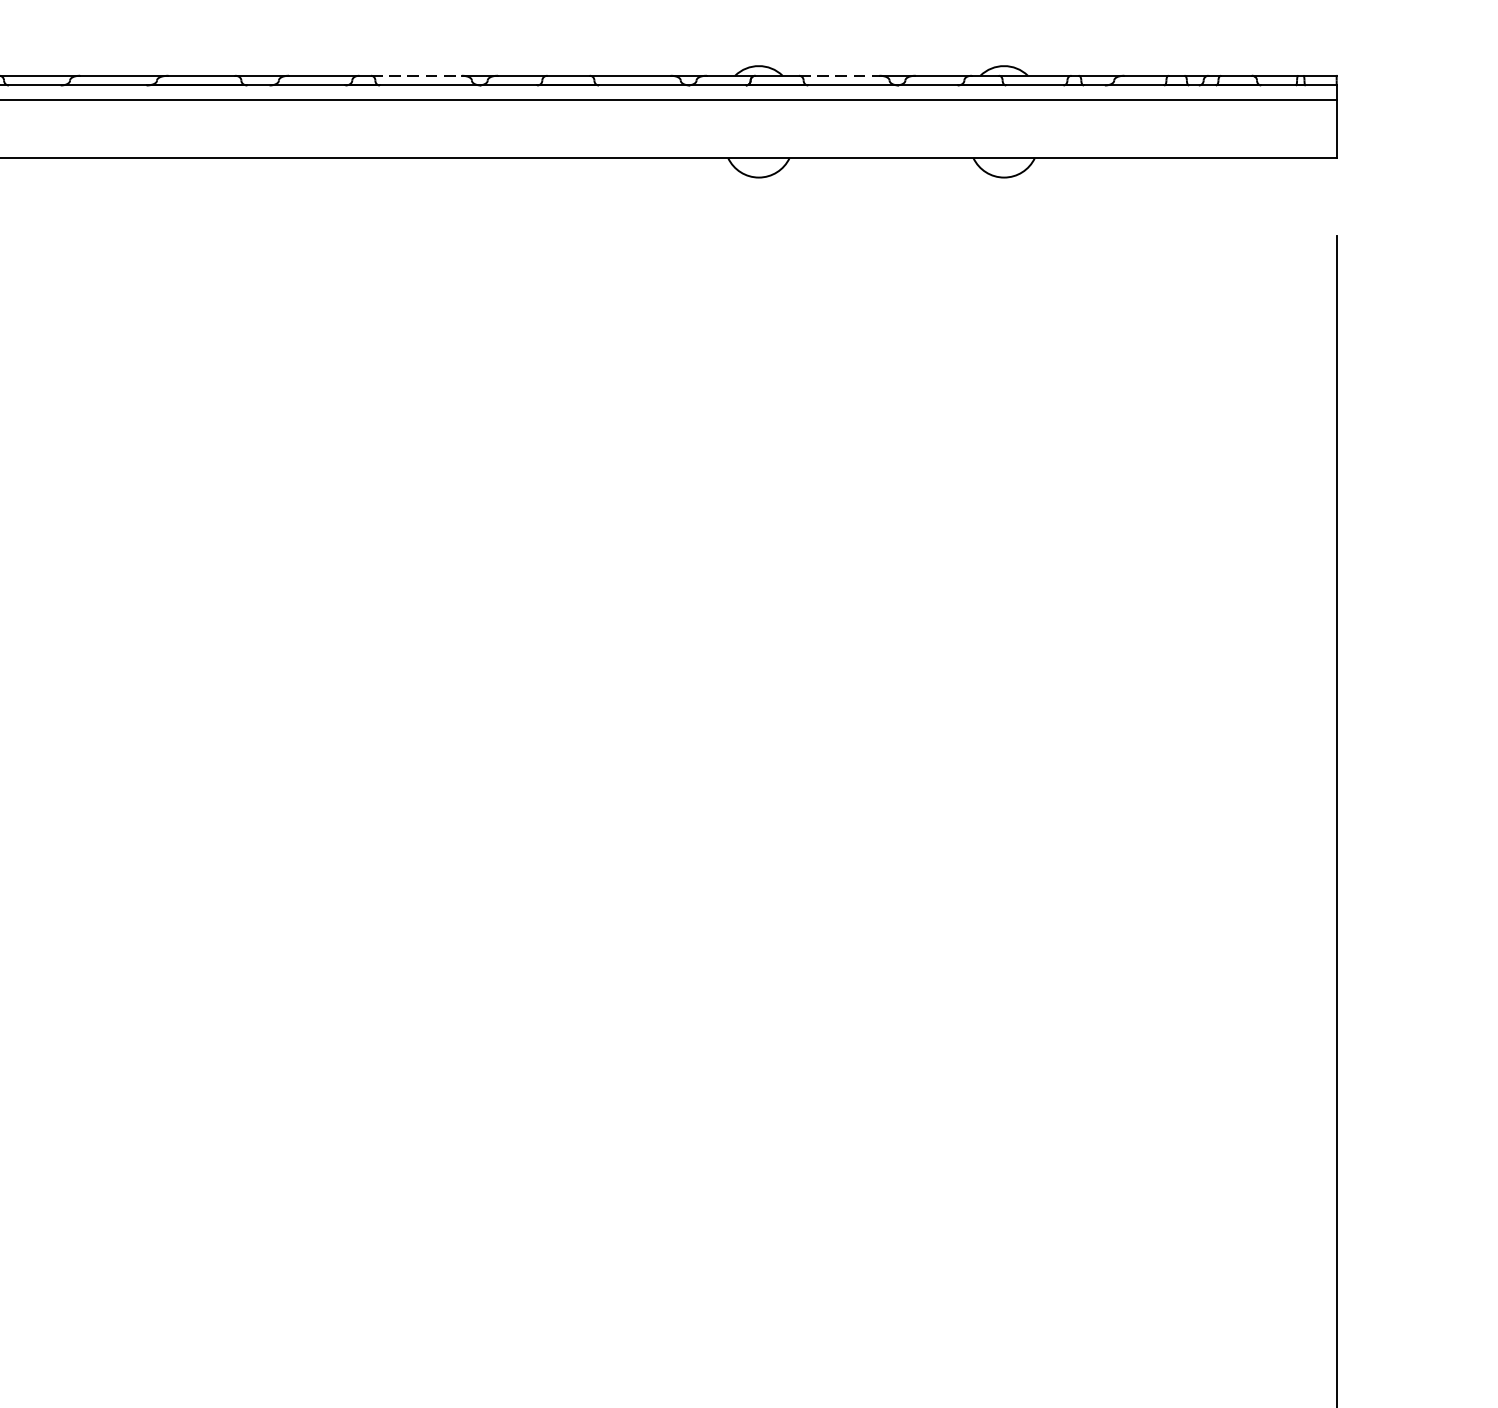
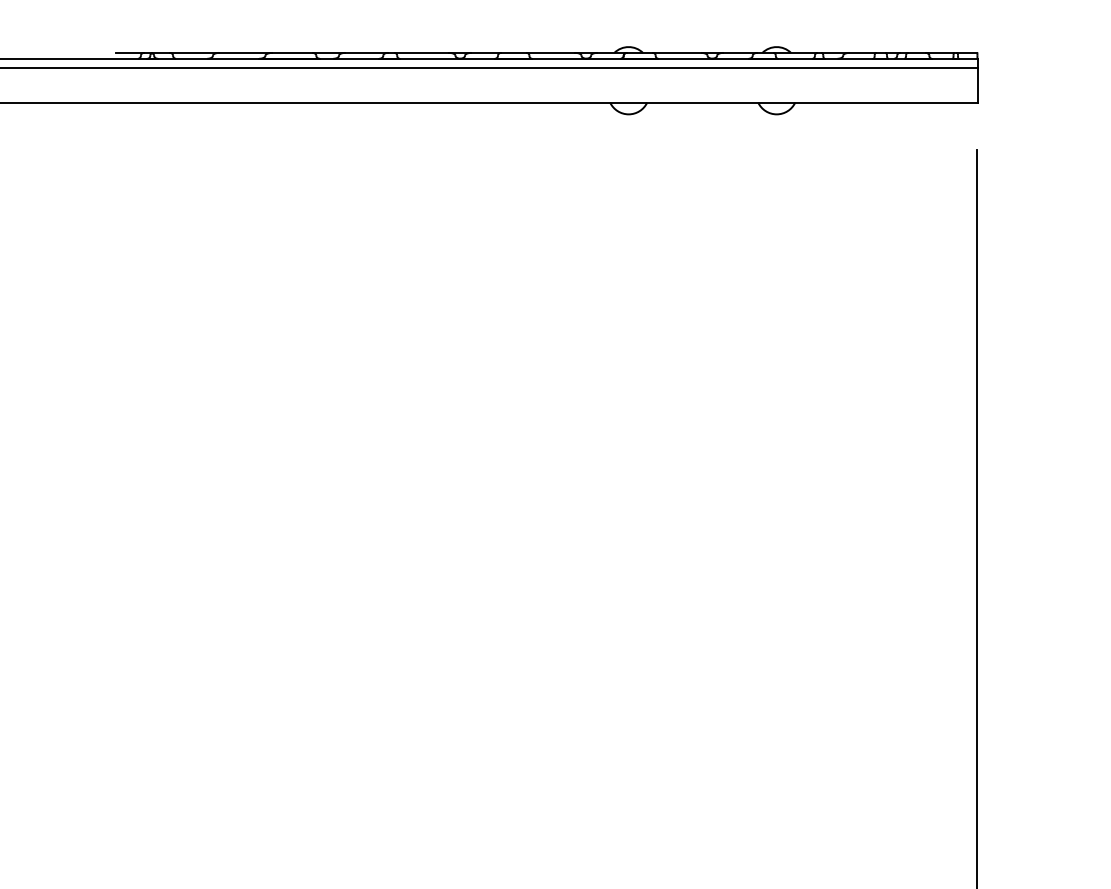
line: (417, 75) -> (422, 52), dashed -> solid
line: (839, 75) -> (677, 52), dashed -> solid

